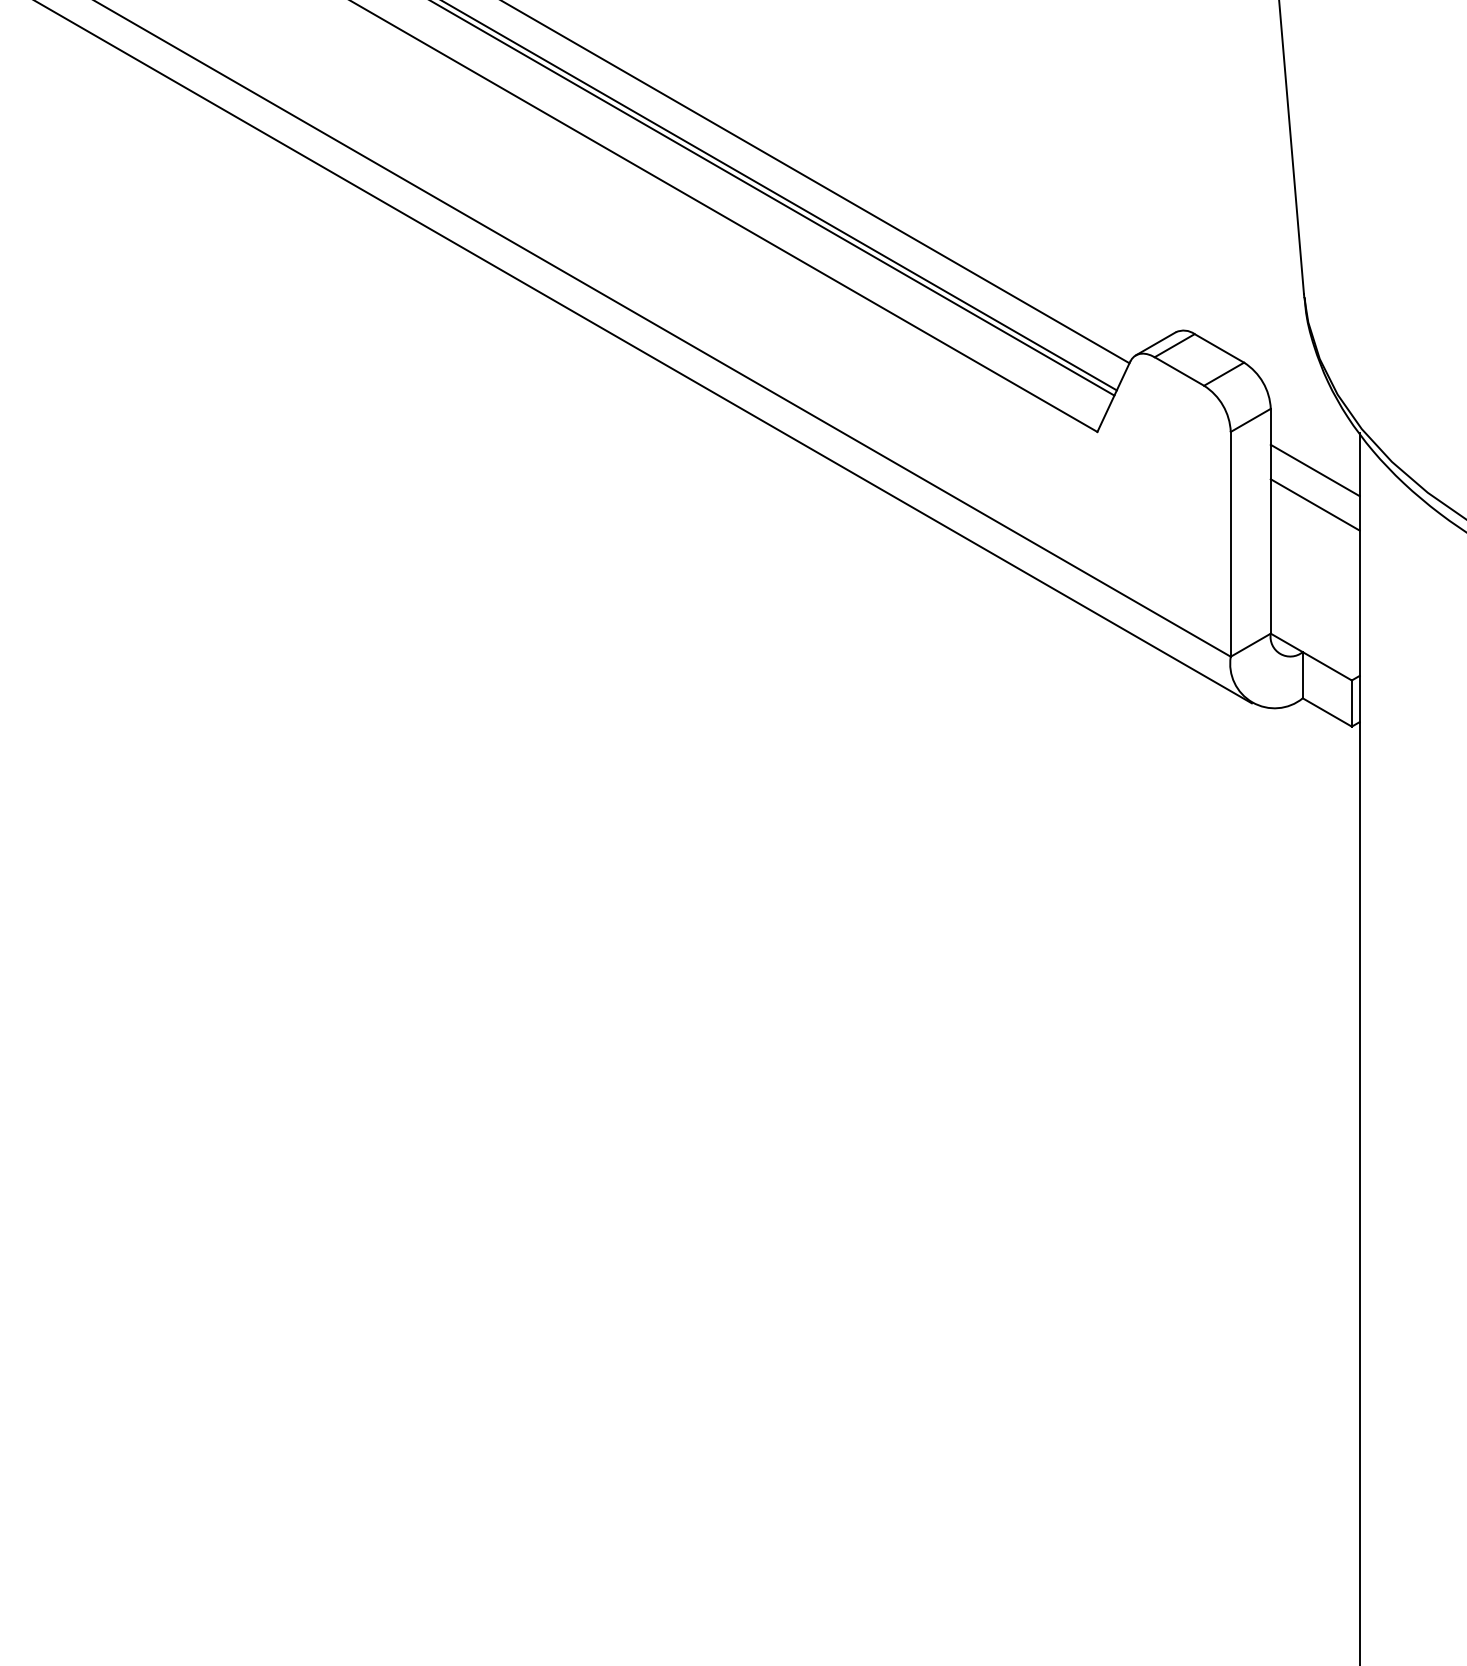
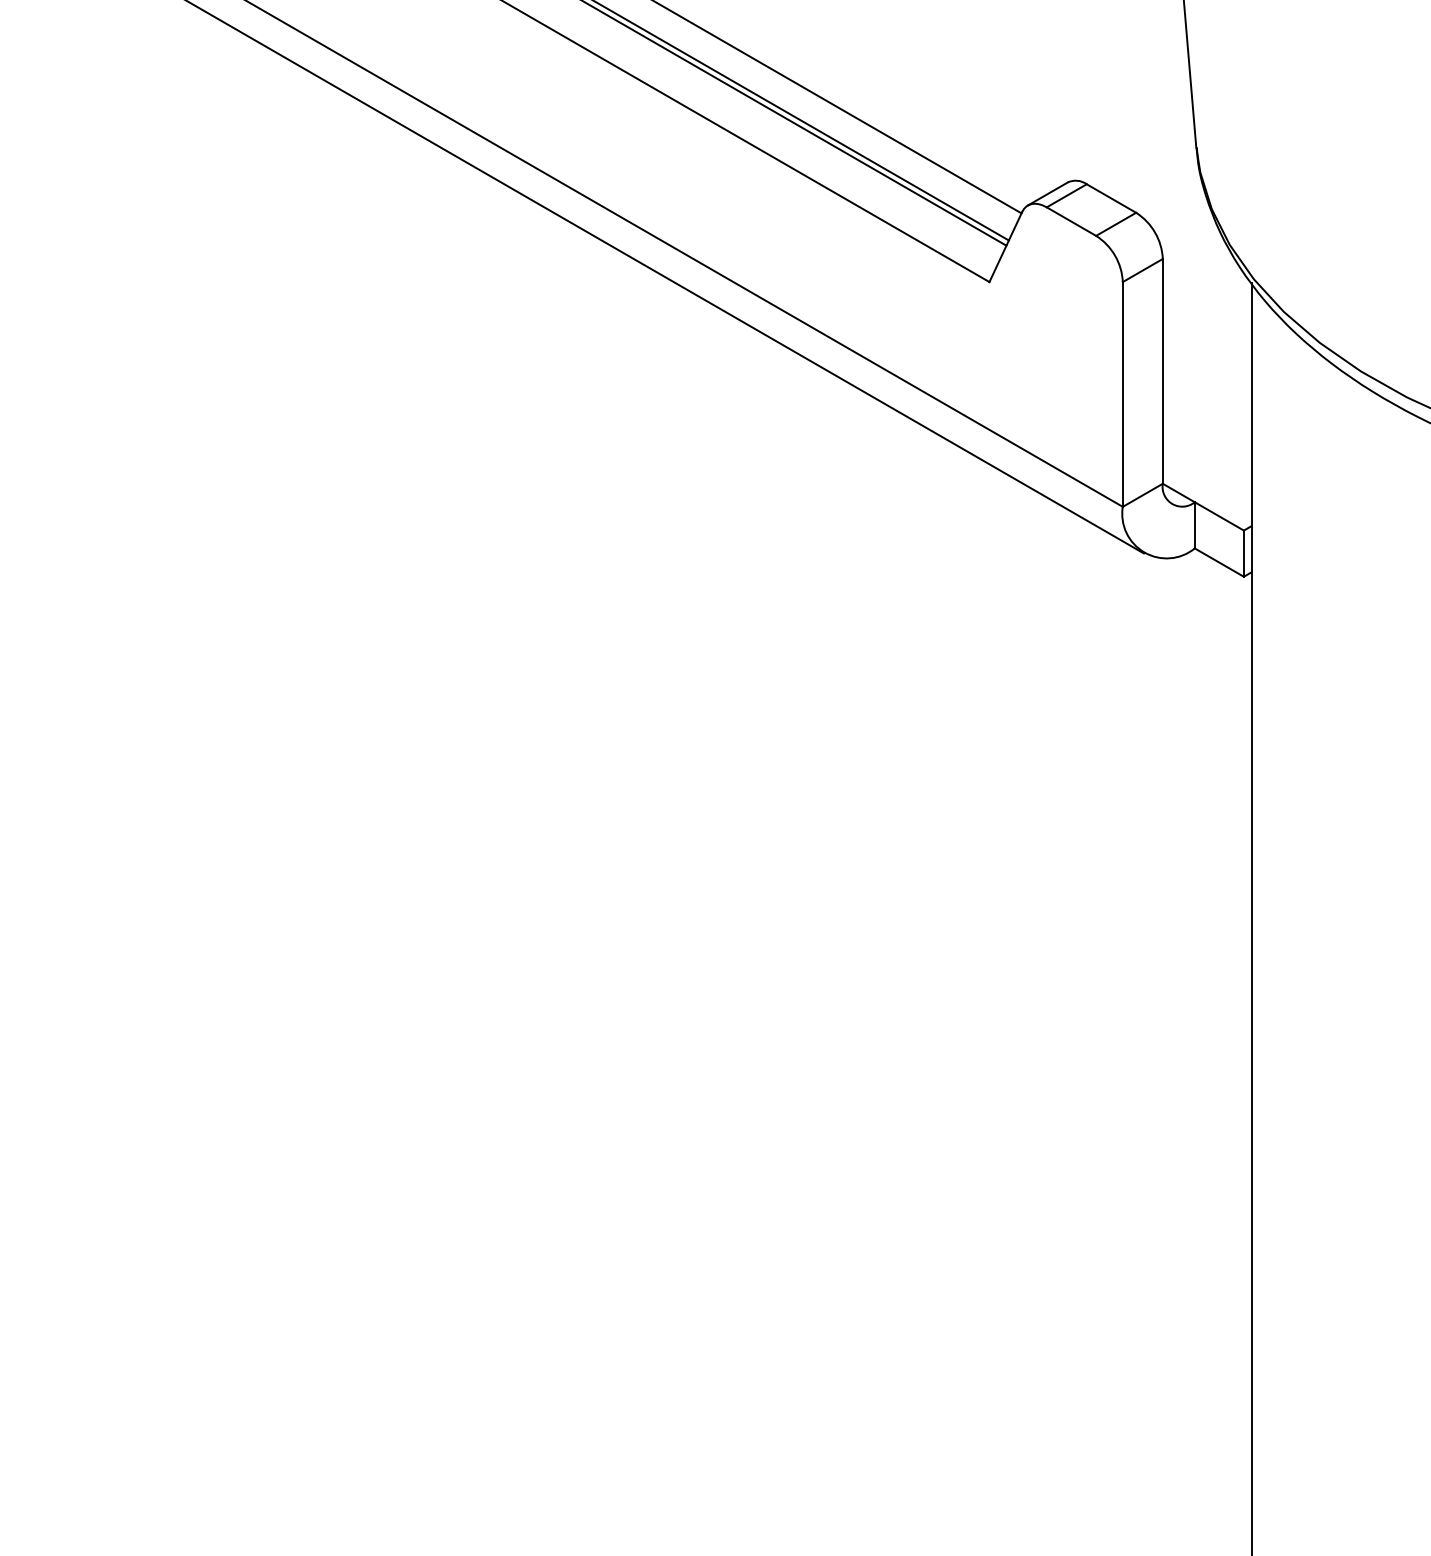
line: (1314, 470) -> (1206, 320), removed
line: (1314, 504) -> (1206, 354), removed

